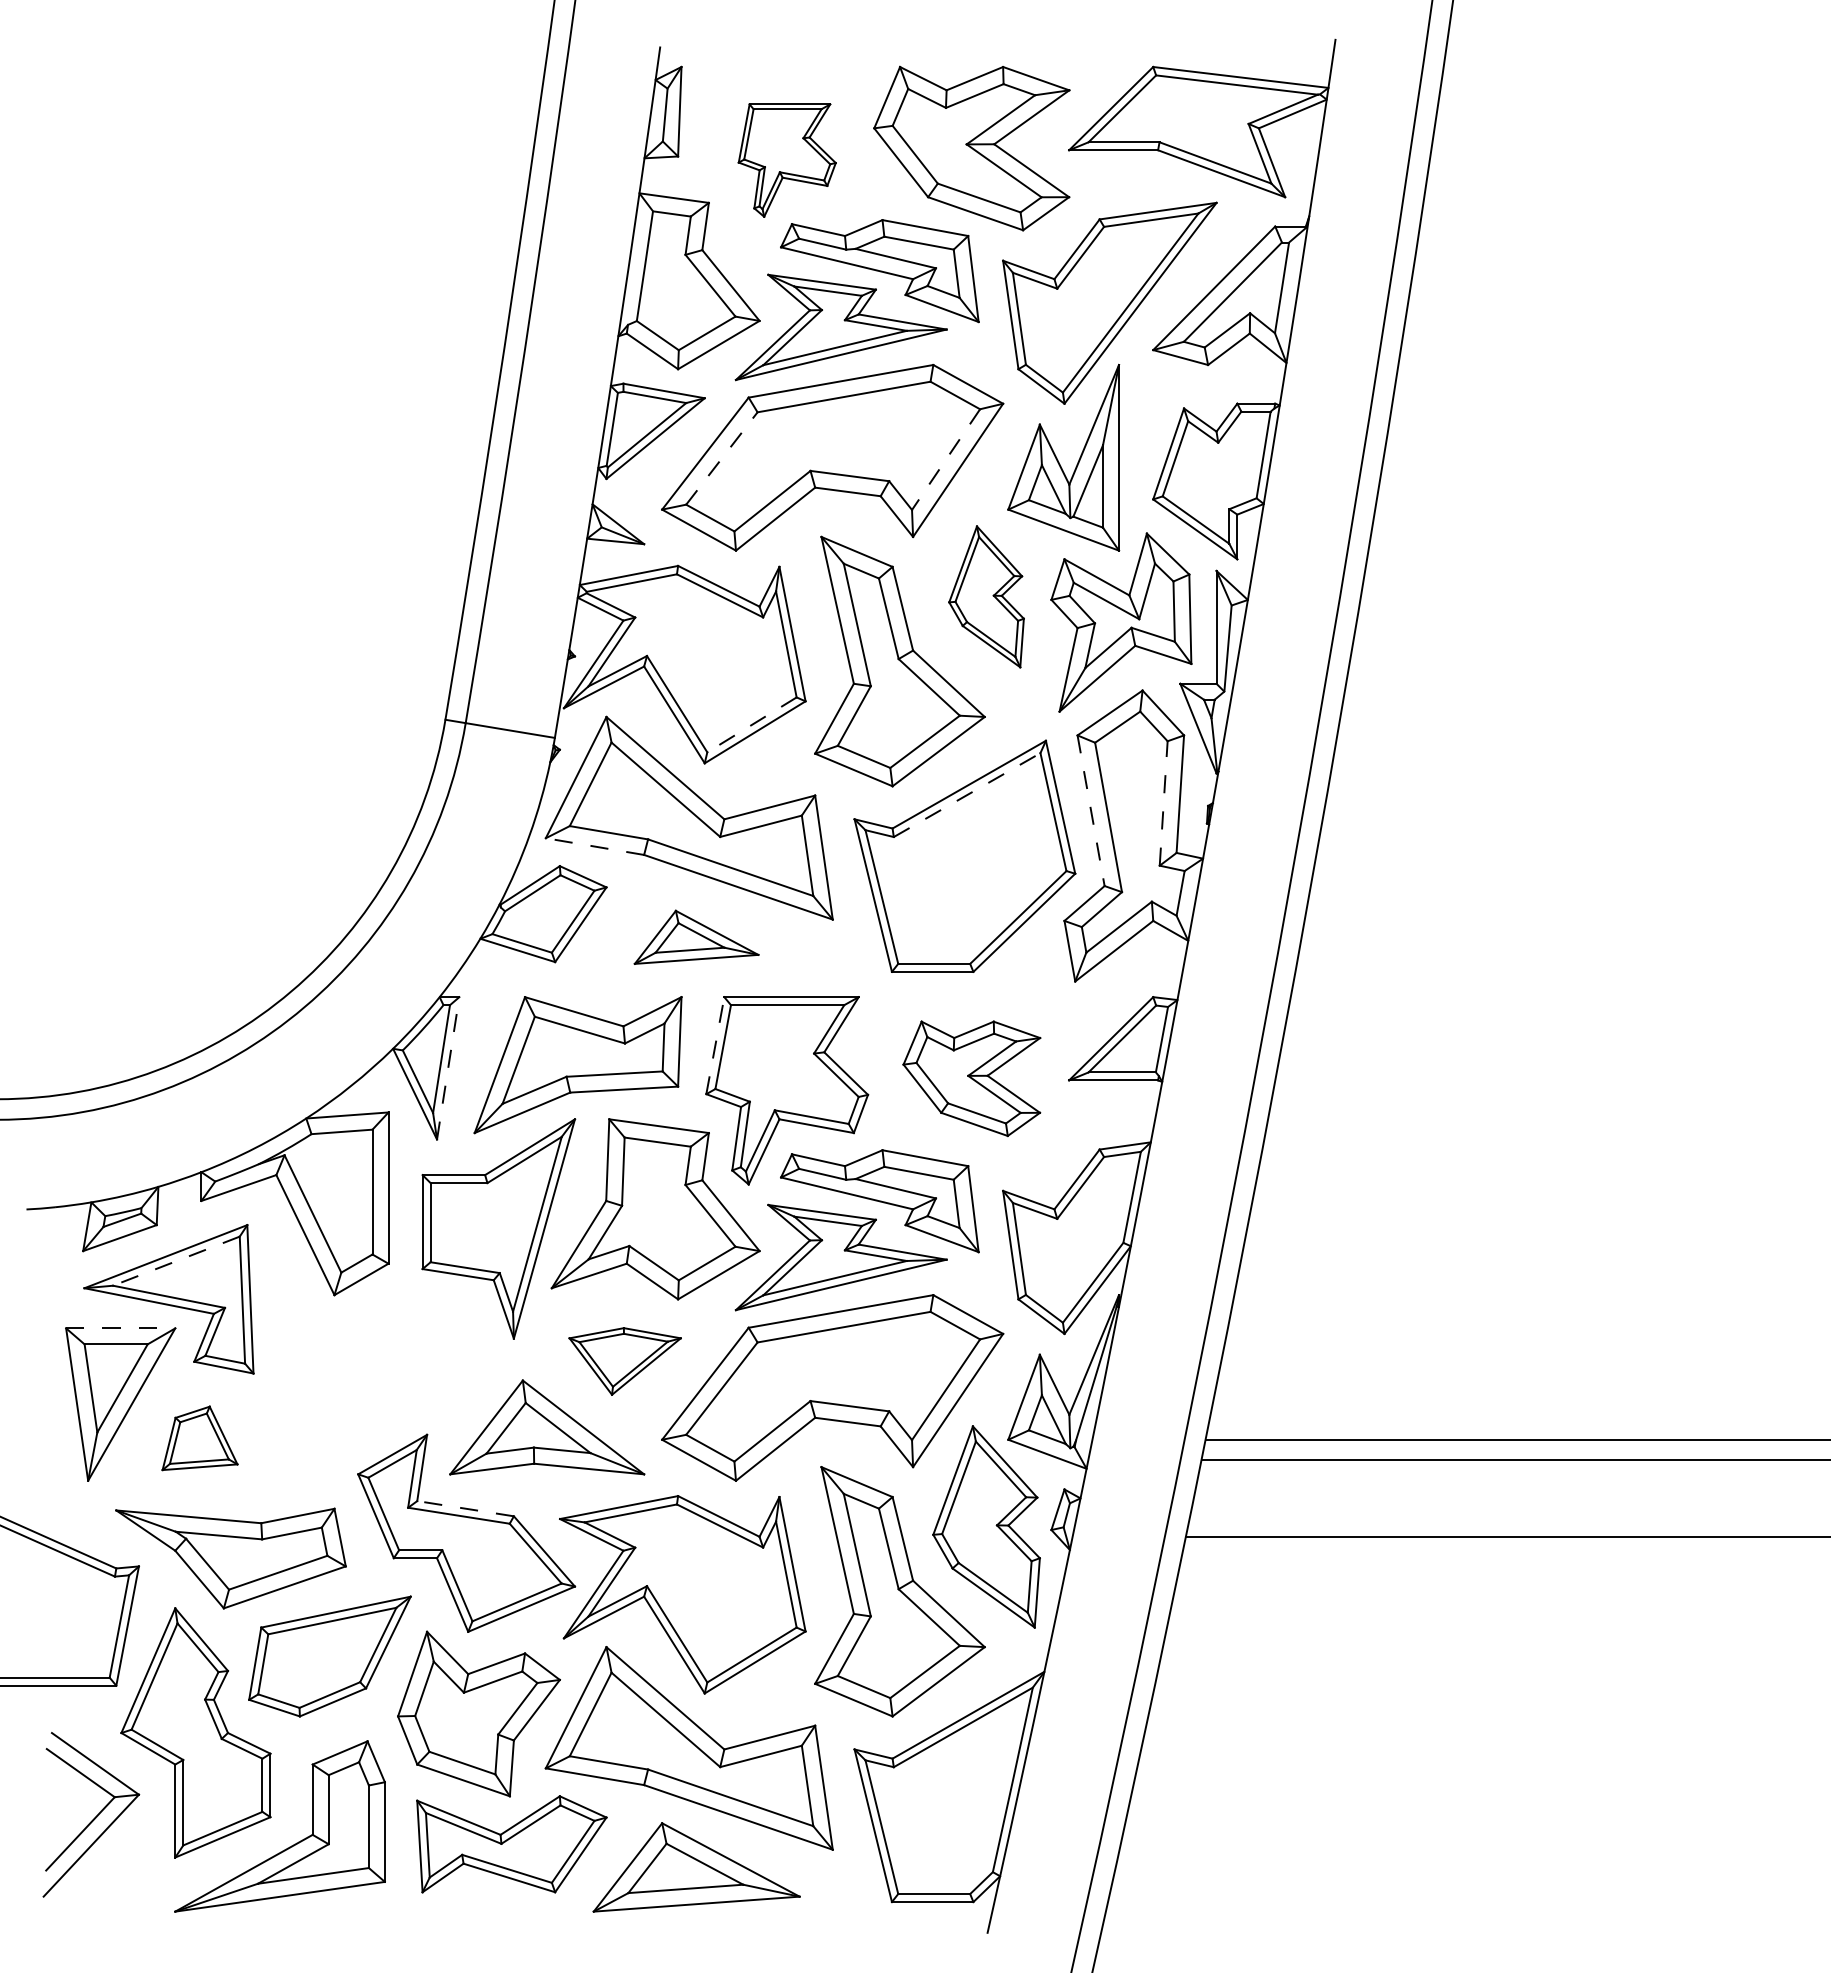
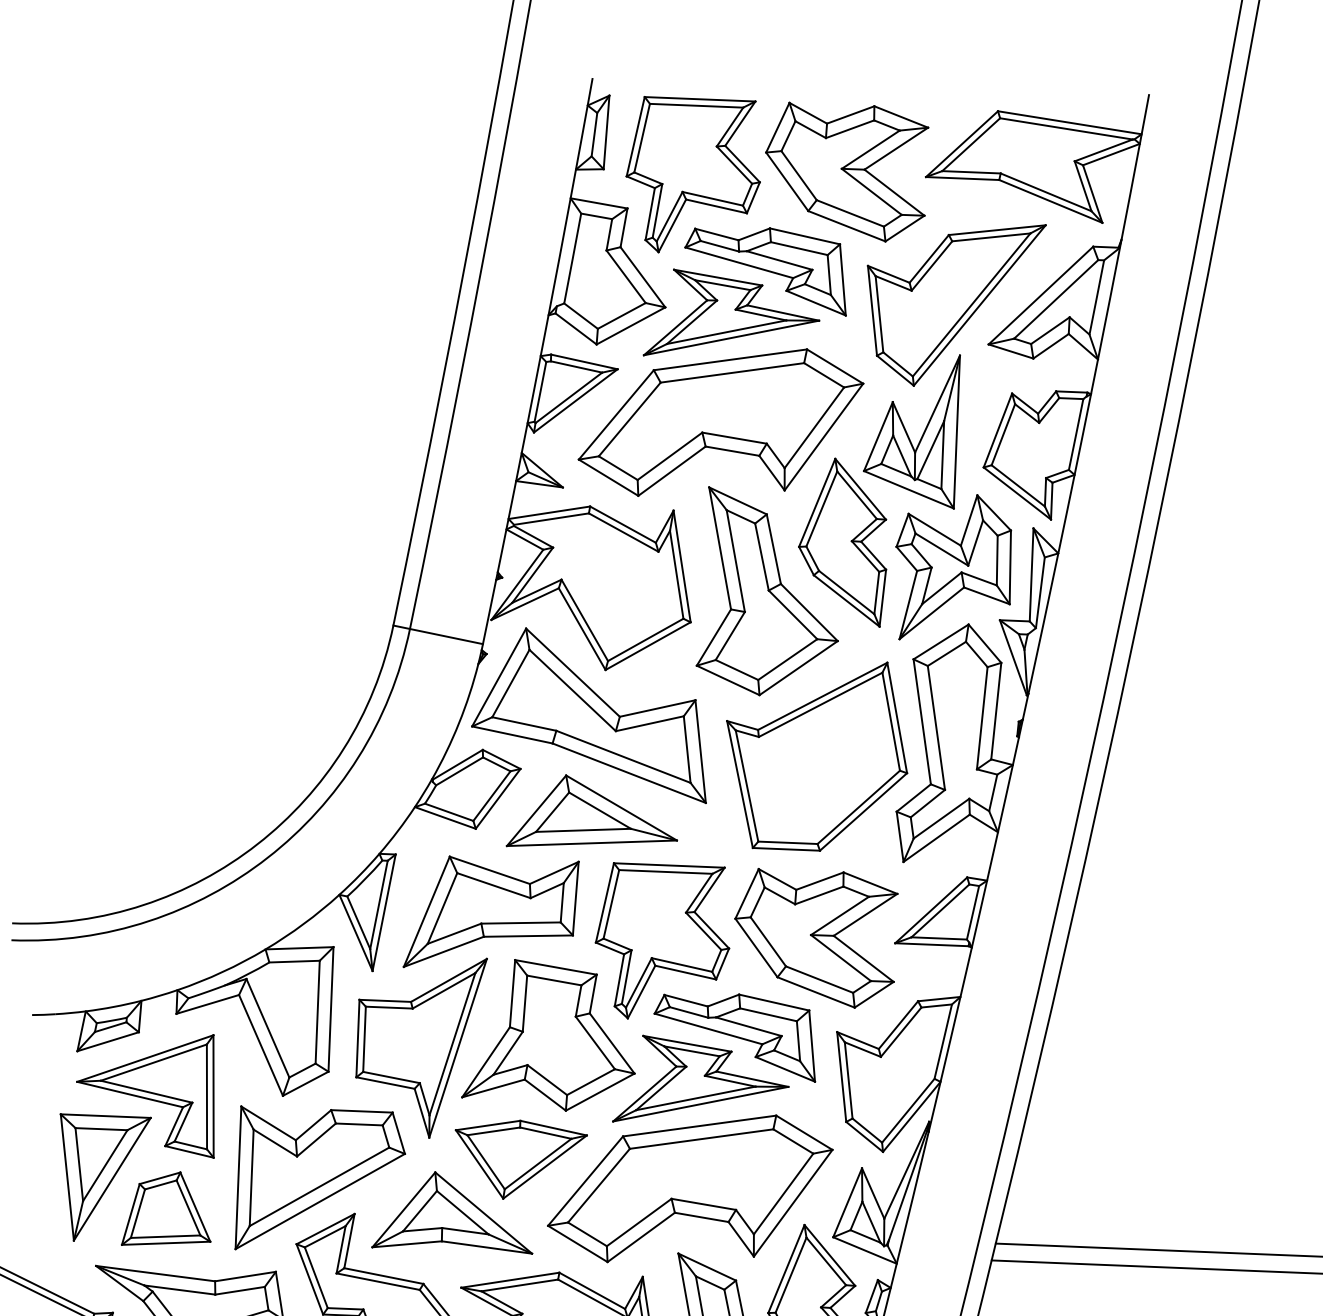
part: (787, 160) -> (693, 176), size x1.67
line: (722, 458) -> (630, 419), dashed -> solid
line: (946, 459) -> (814, 427), dashed -> solid
part: (986, 596) -> (843, 541), size x1.43
line: (751, 725) -> (645, 640), dashed -> solid
line: (967, 794) -> (820, 704), dashed -> solid
line: (1163, 802) -> (982, 717), dashed -> solid
line: (1091, 810) -> (922, 721), dashed -> solid
line: (595, 846) -> (512, 734), dashed -> solid
part: (696, 937) -> (592, 813), size x1.67
line: (715, 1045) -> (605, 902), dashed -> solid
line: (448, 1067) -> (384, 912), dashed -> solid
part: (971, 1078) -> (814, 938), size x1.43
line: (176, 1261) -> (153, 1062), dashed -> solid
line: (120, 1328) -> (105, 1116), dashed -> solid
part: (624, 1361) -> (519, 1160), size x1.43
part: (384, 1396) -> (320, 1180), added
part: (199, 1438) -> (167, 1209), size x1.43
line: (465, 1508) -> (383, 1275), dashed -> solid

